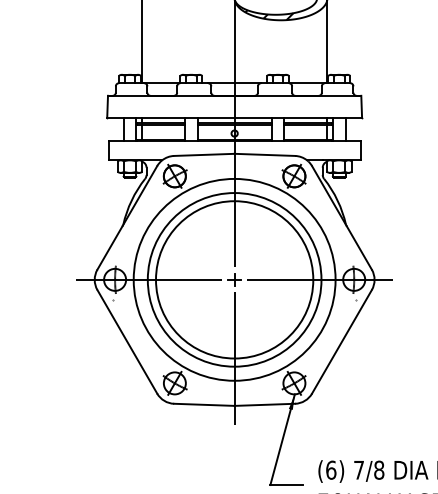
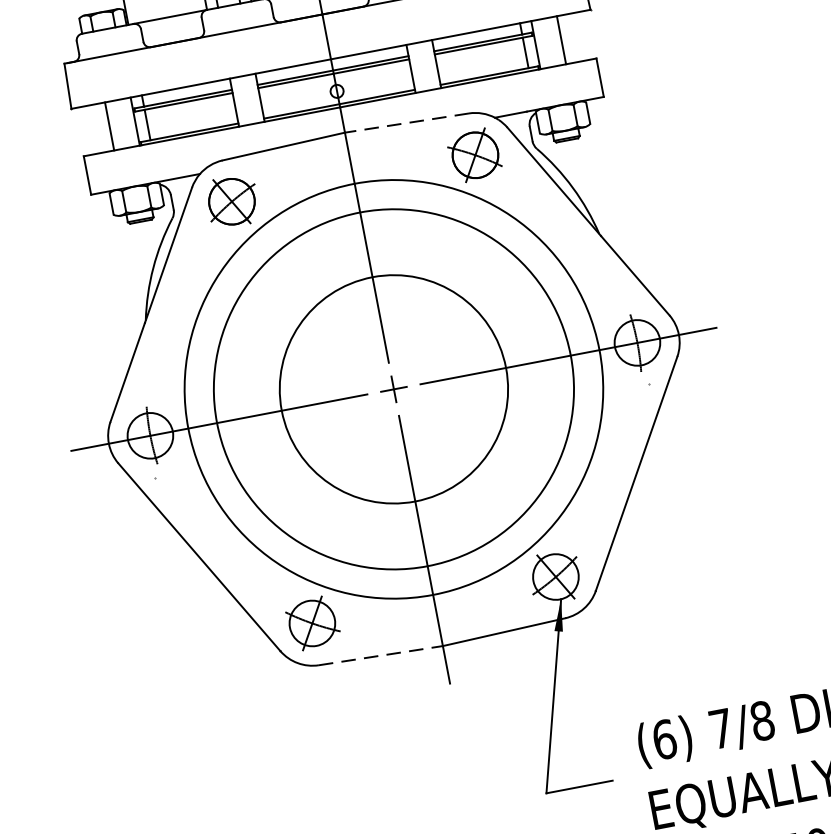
line: (264, 154) -> (406, 122), solid -> dashed
circle: (234, 279) -> (393, 388), size x0.7
line: (204, 404) -> (380, 654), solid -> dashed

